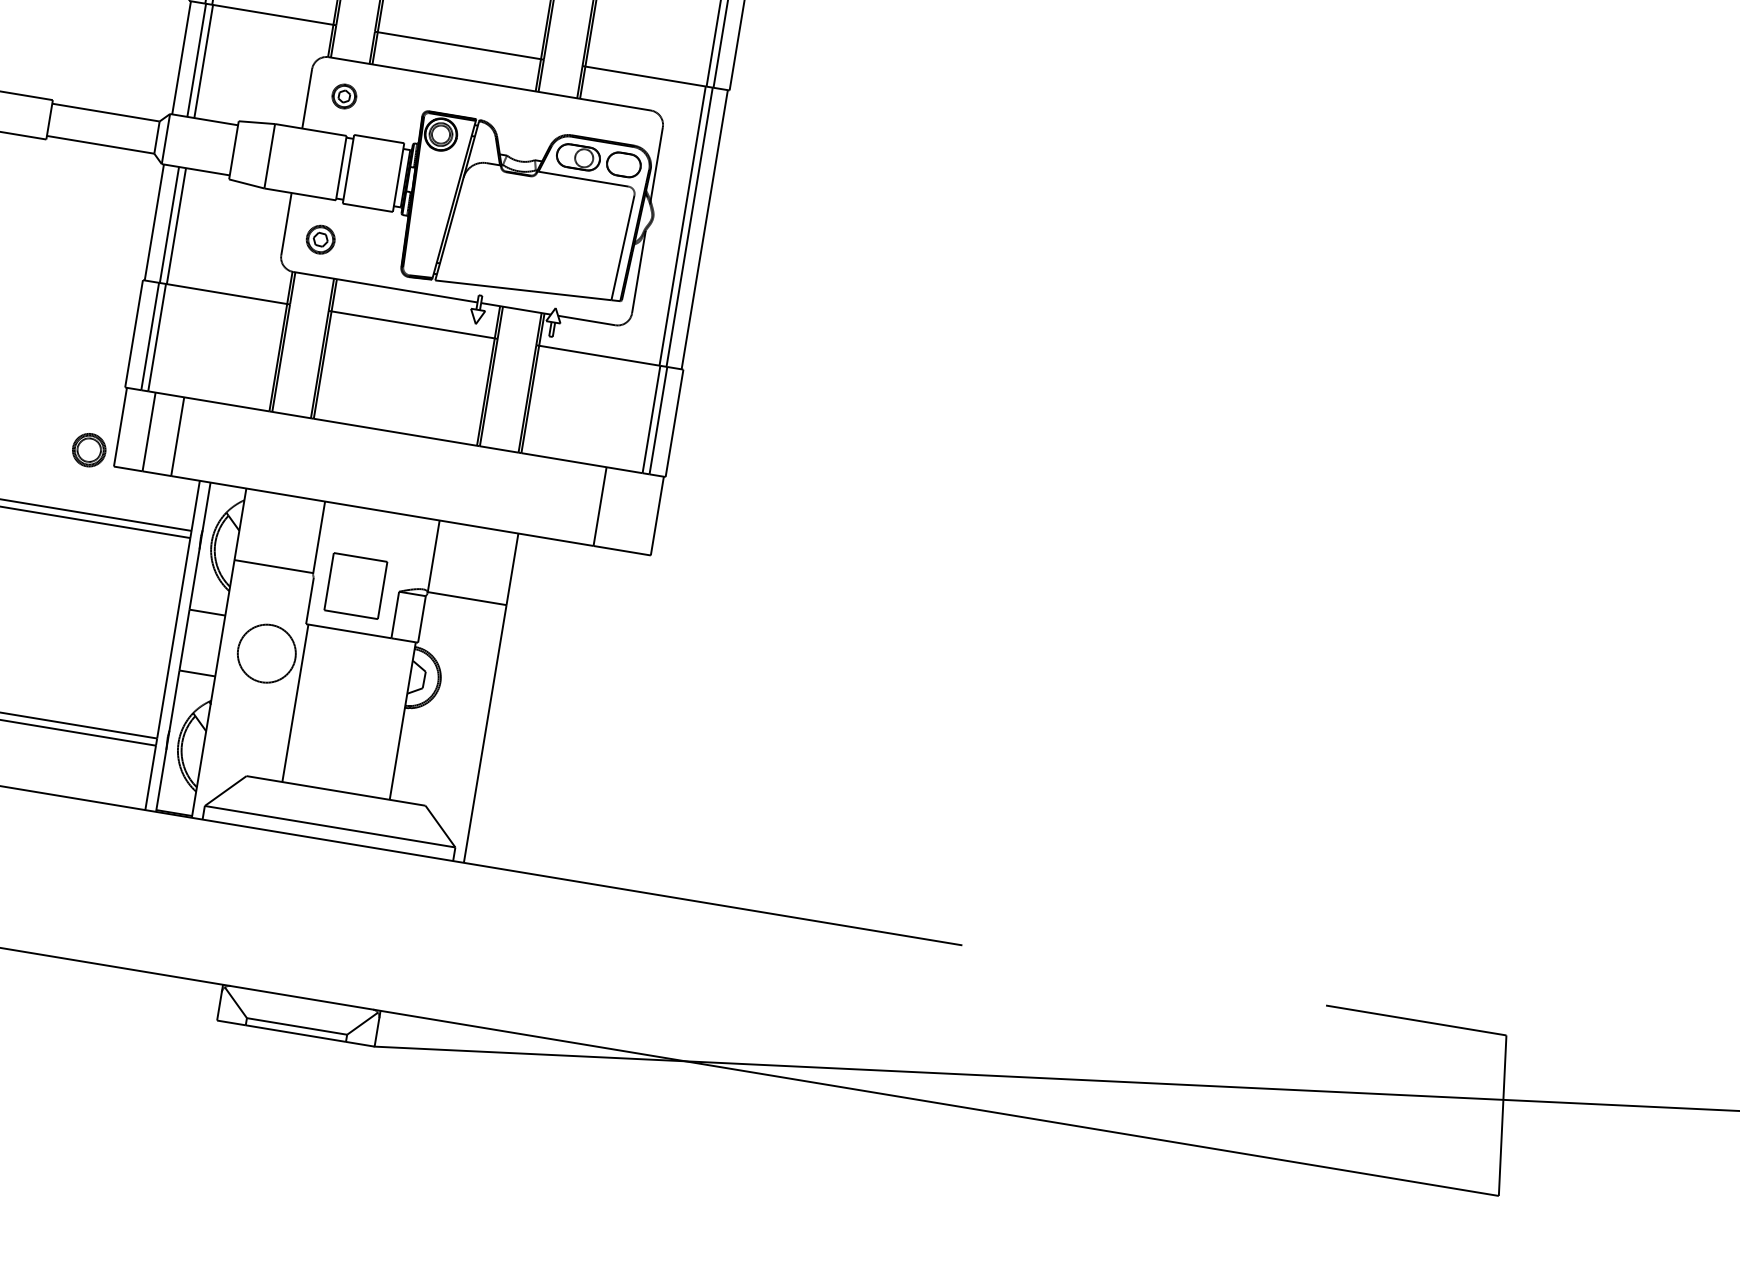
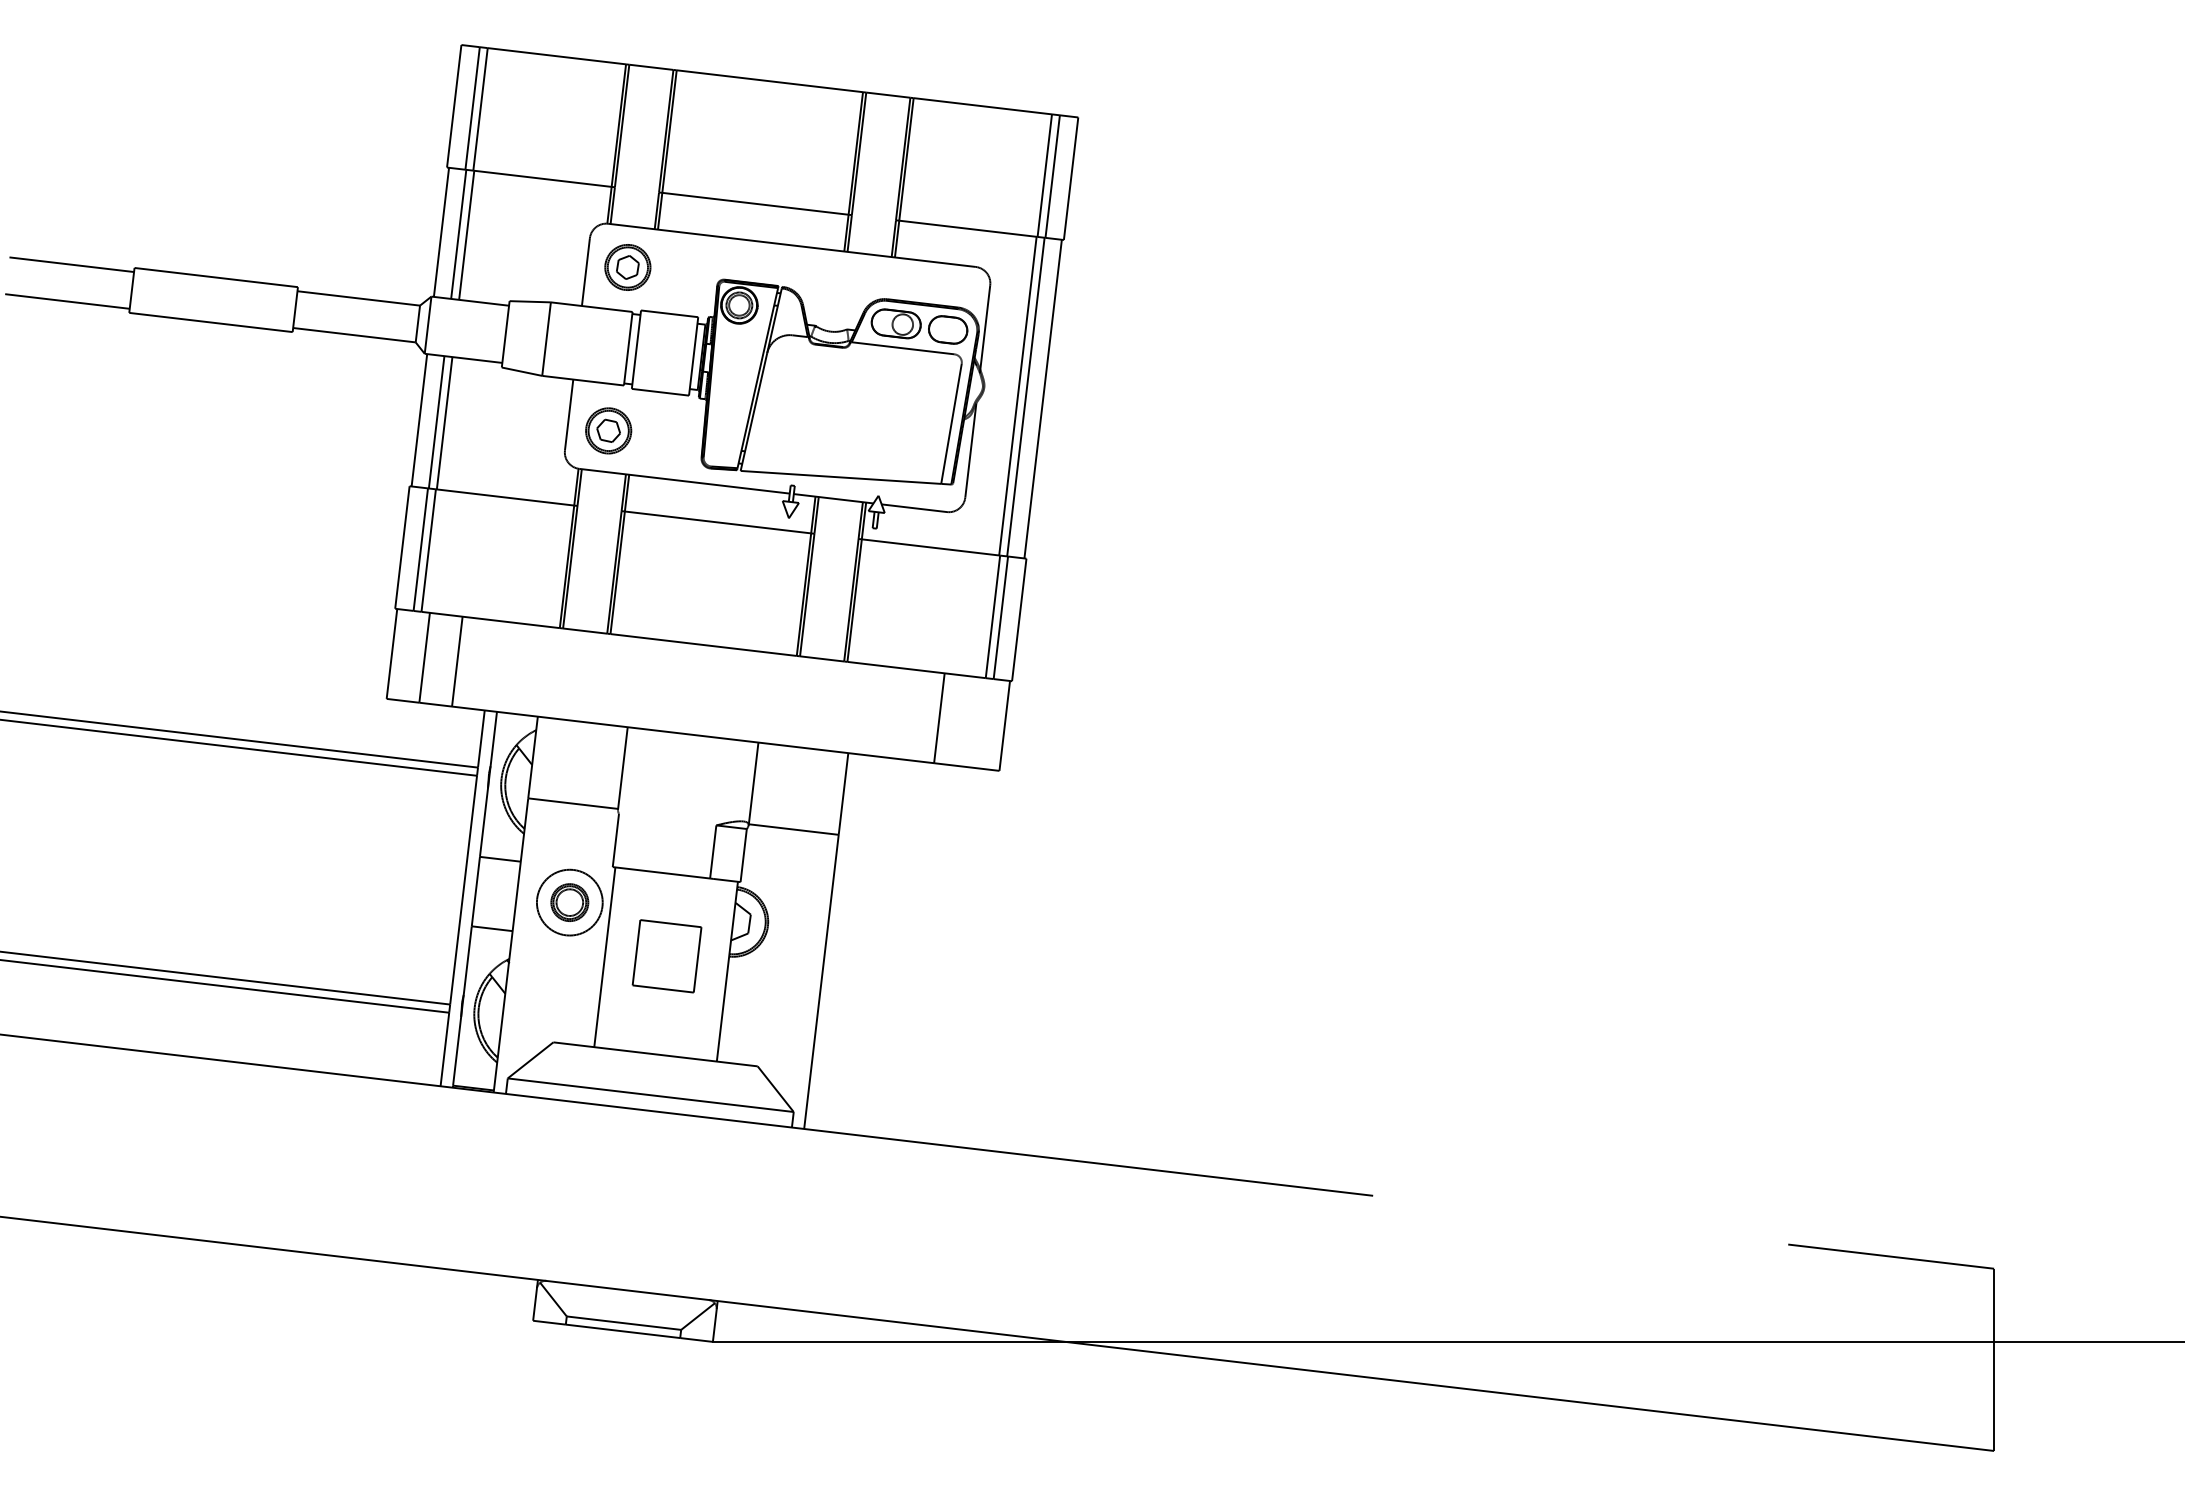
part: (344, 96) -> (627, 267), size x1.67
part: (320, 239) -> (608, 430), size x1.43
part: (88, 450) -> (569, 902), moved
part: (355, 586) -> (666, 956), moved

